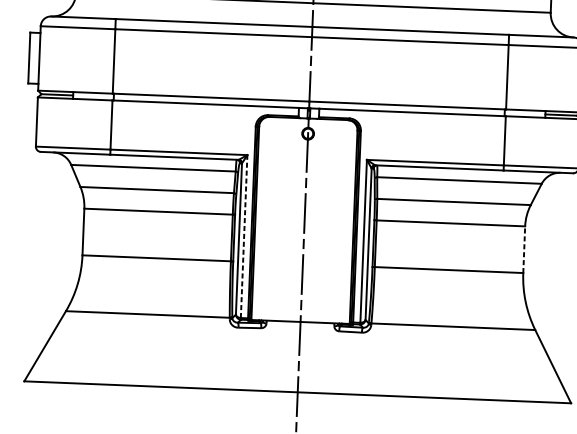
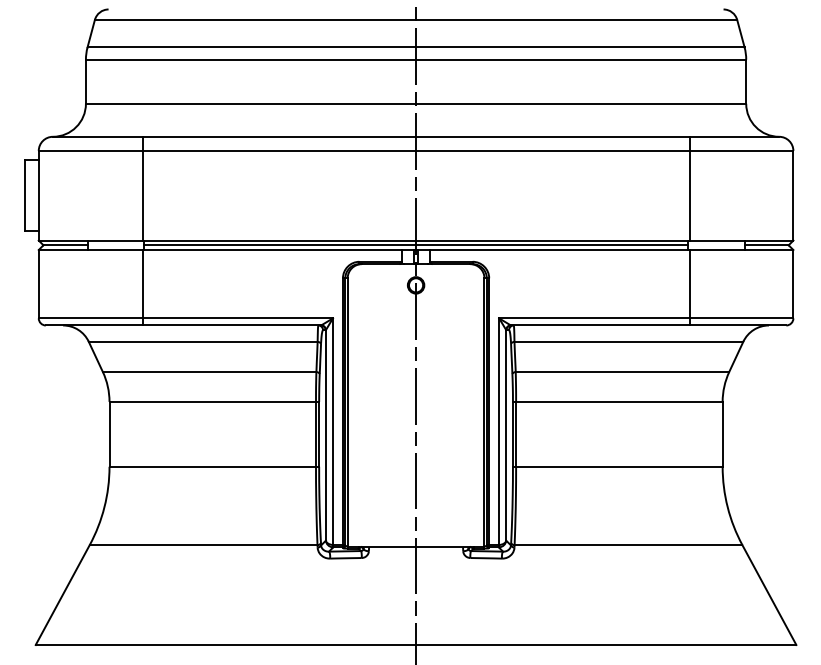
line: (308, 105) -> (415, 245), added
line: (243, 236) -> (332, 431), dashed -> solid
line: (524, 249) -> (722, 433), dashed -> solid

